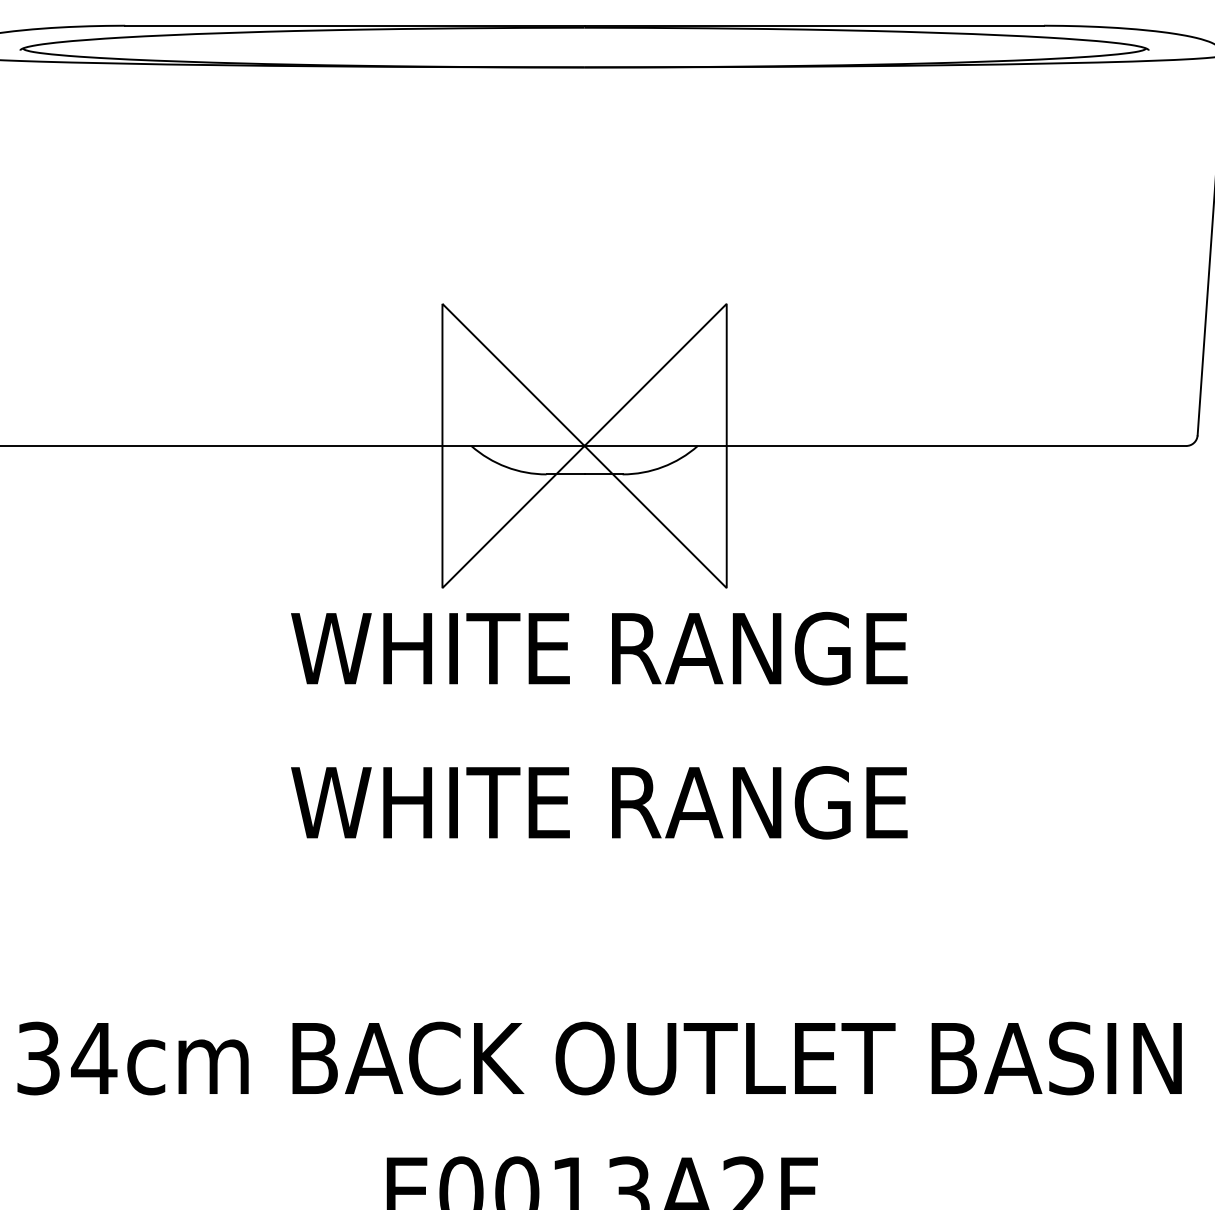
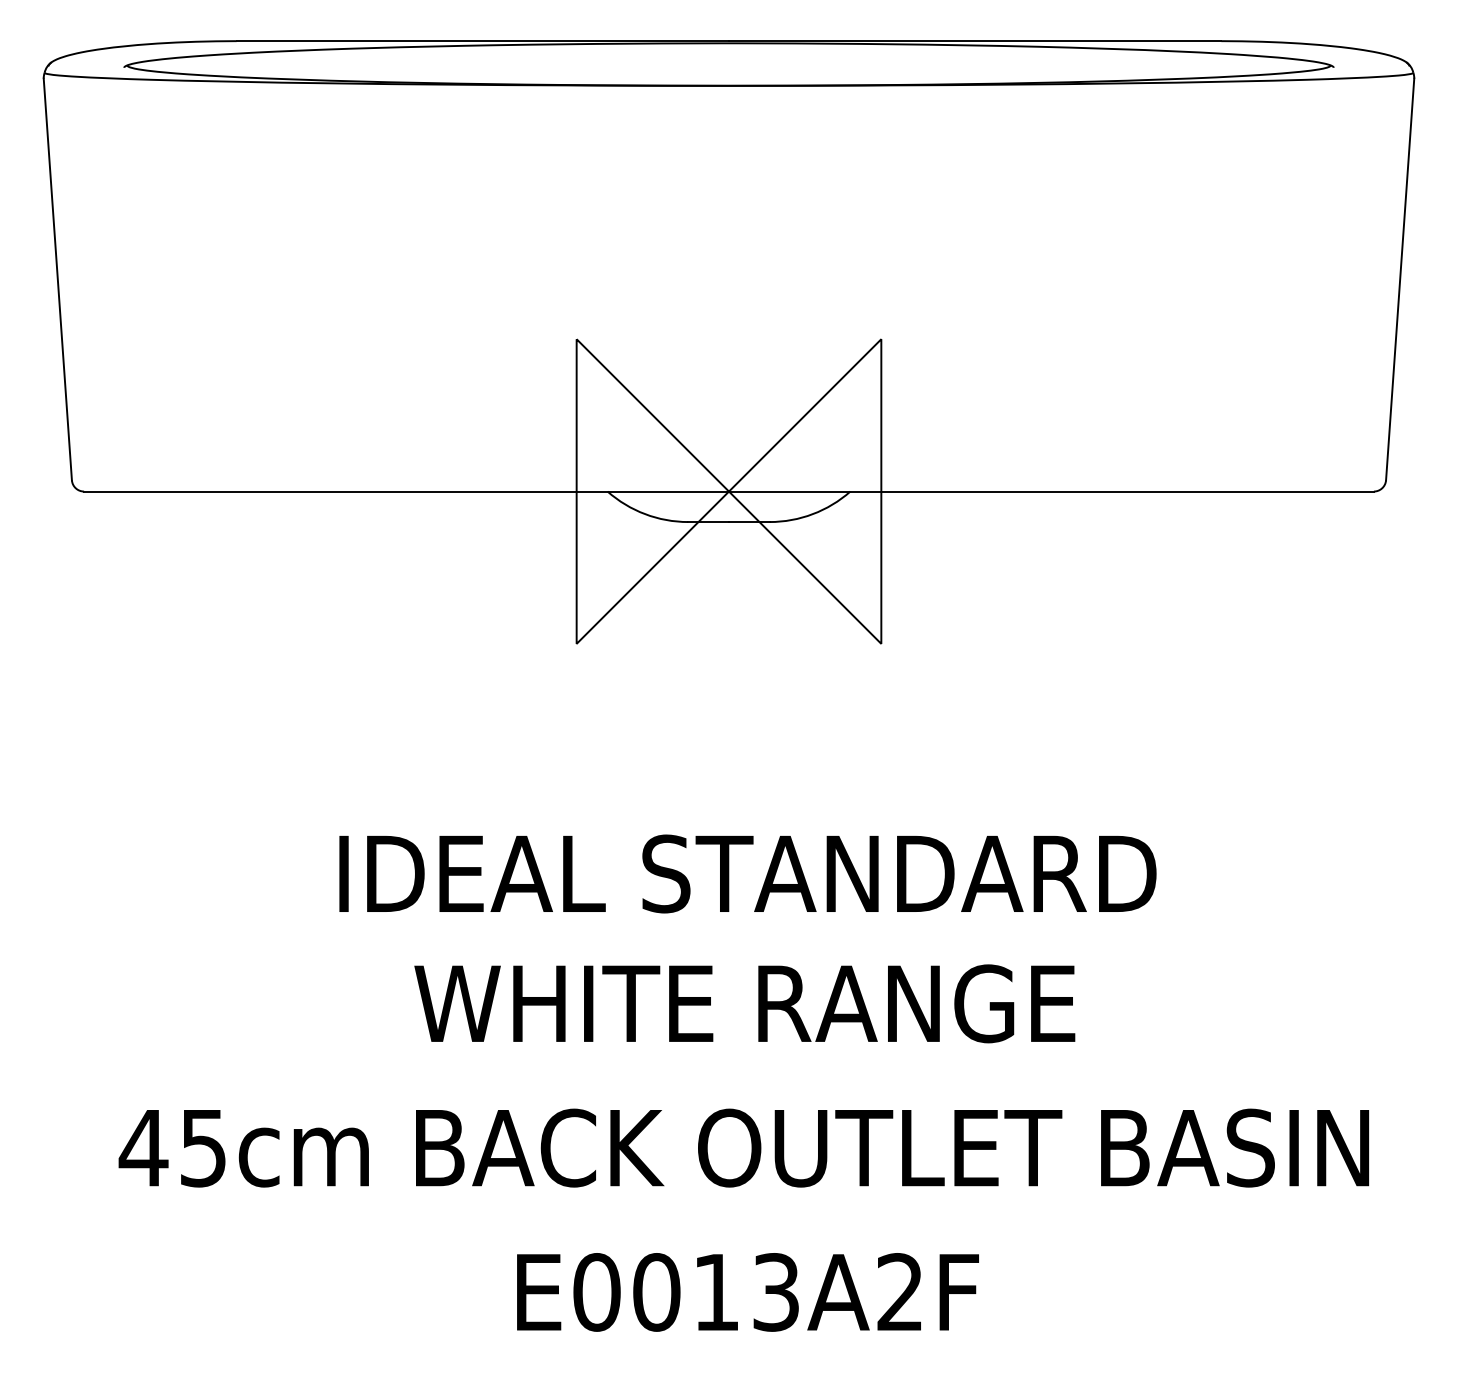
text: (599, 648) -> (744, 1003), moved
text: (601, 802) -> (747, 873), WHITE RANGE -> IDEAL STANDARD
text: (66, 1057) -> (173, 1147), 34cm -> 45cm

